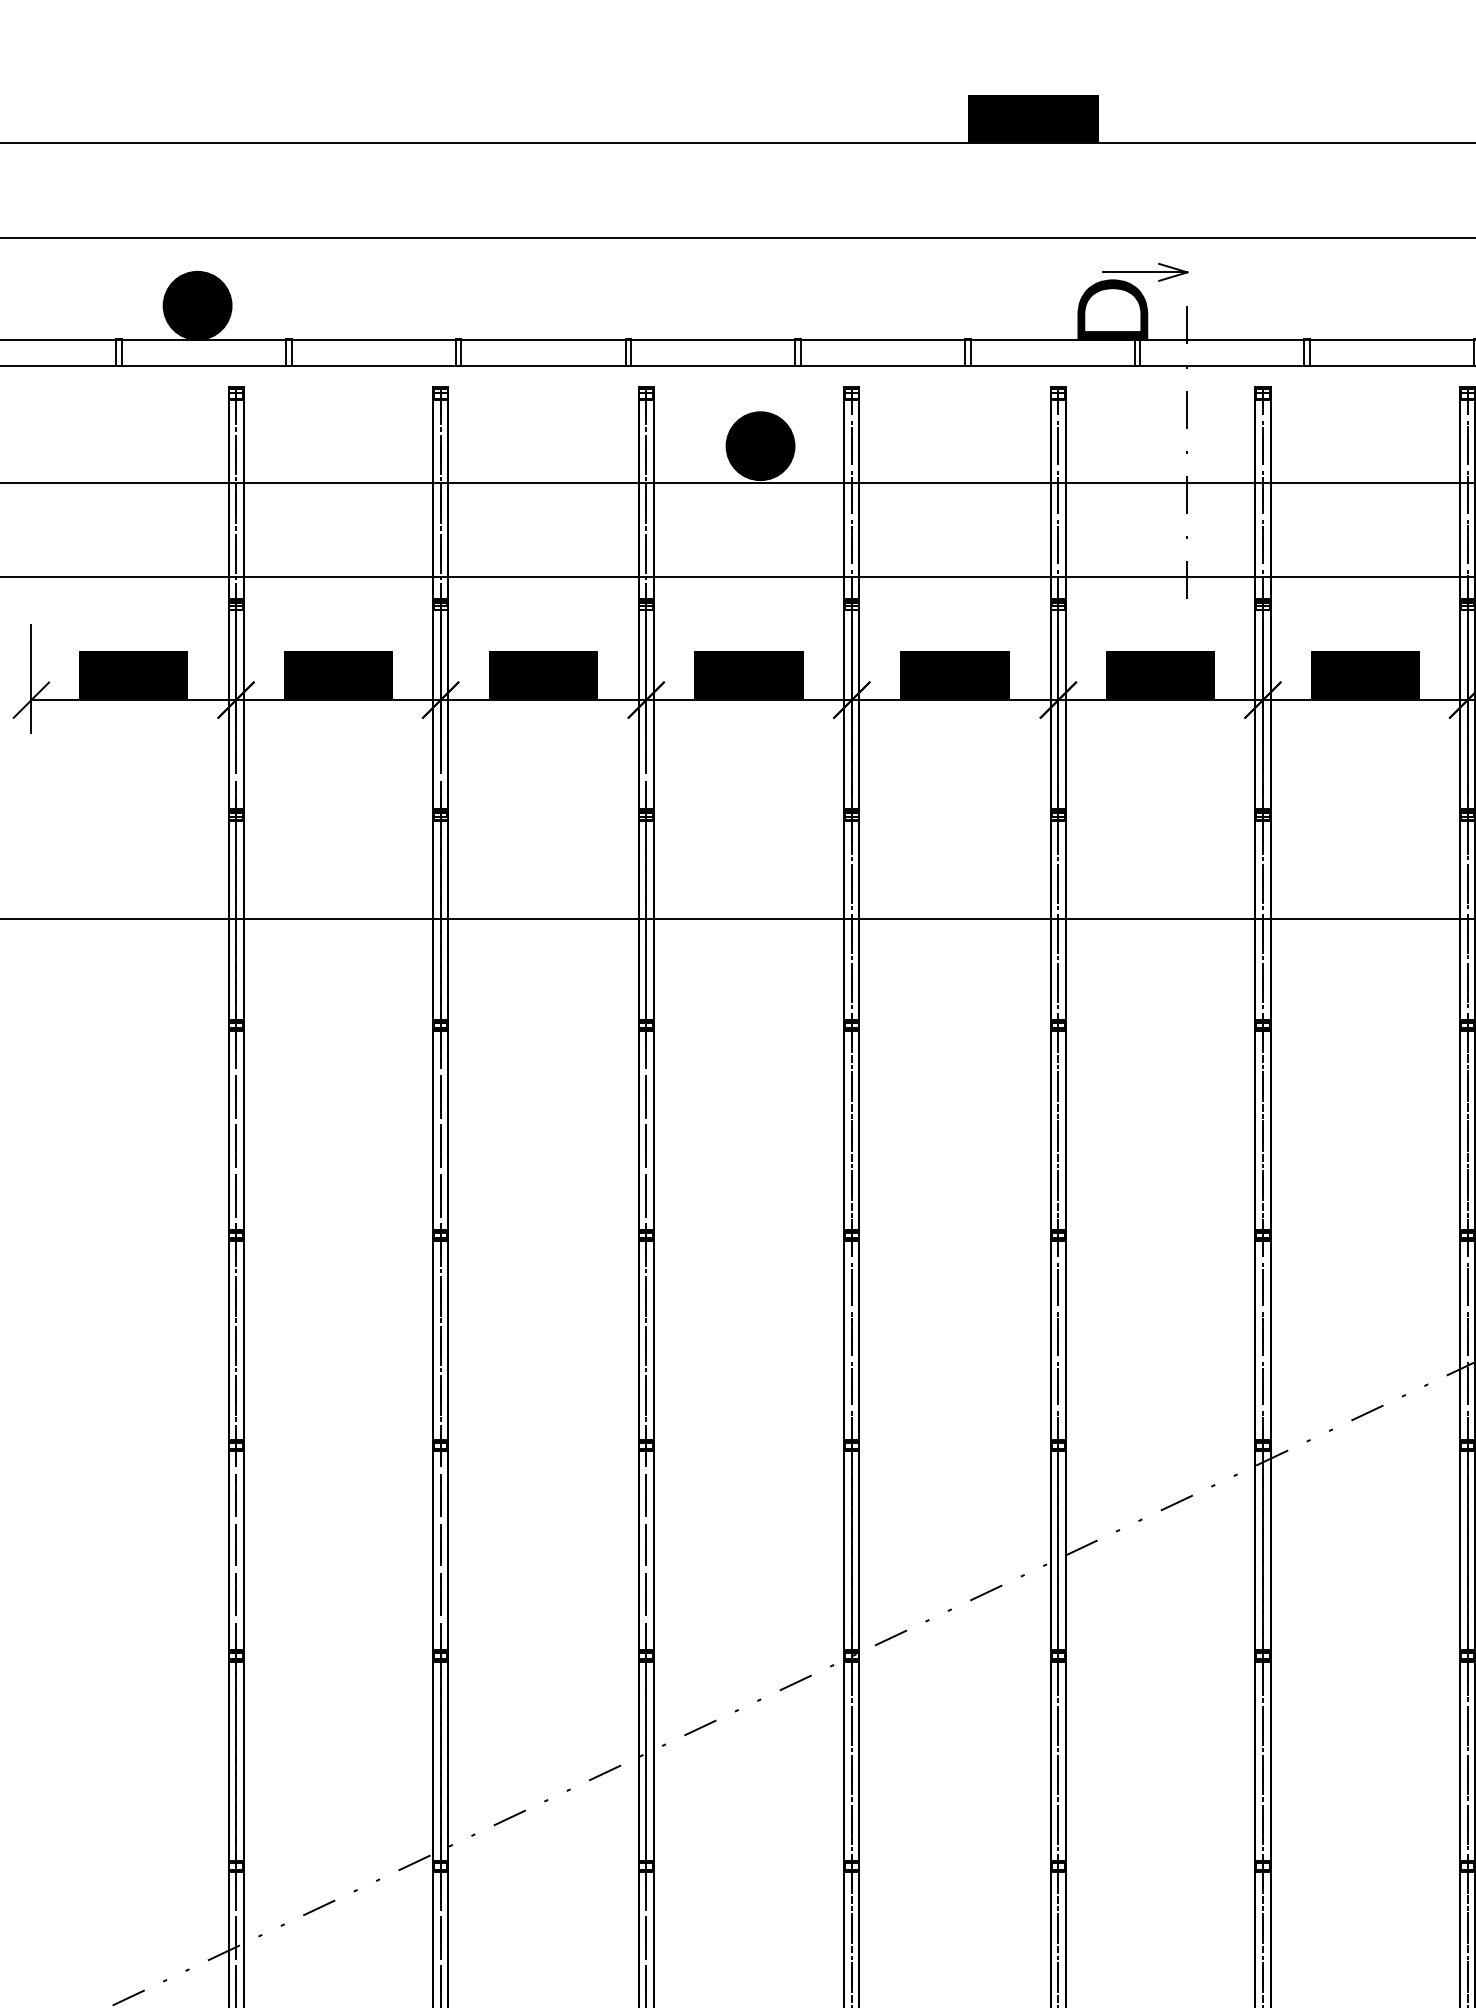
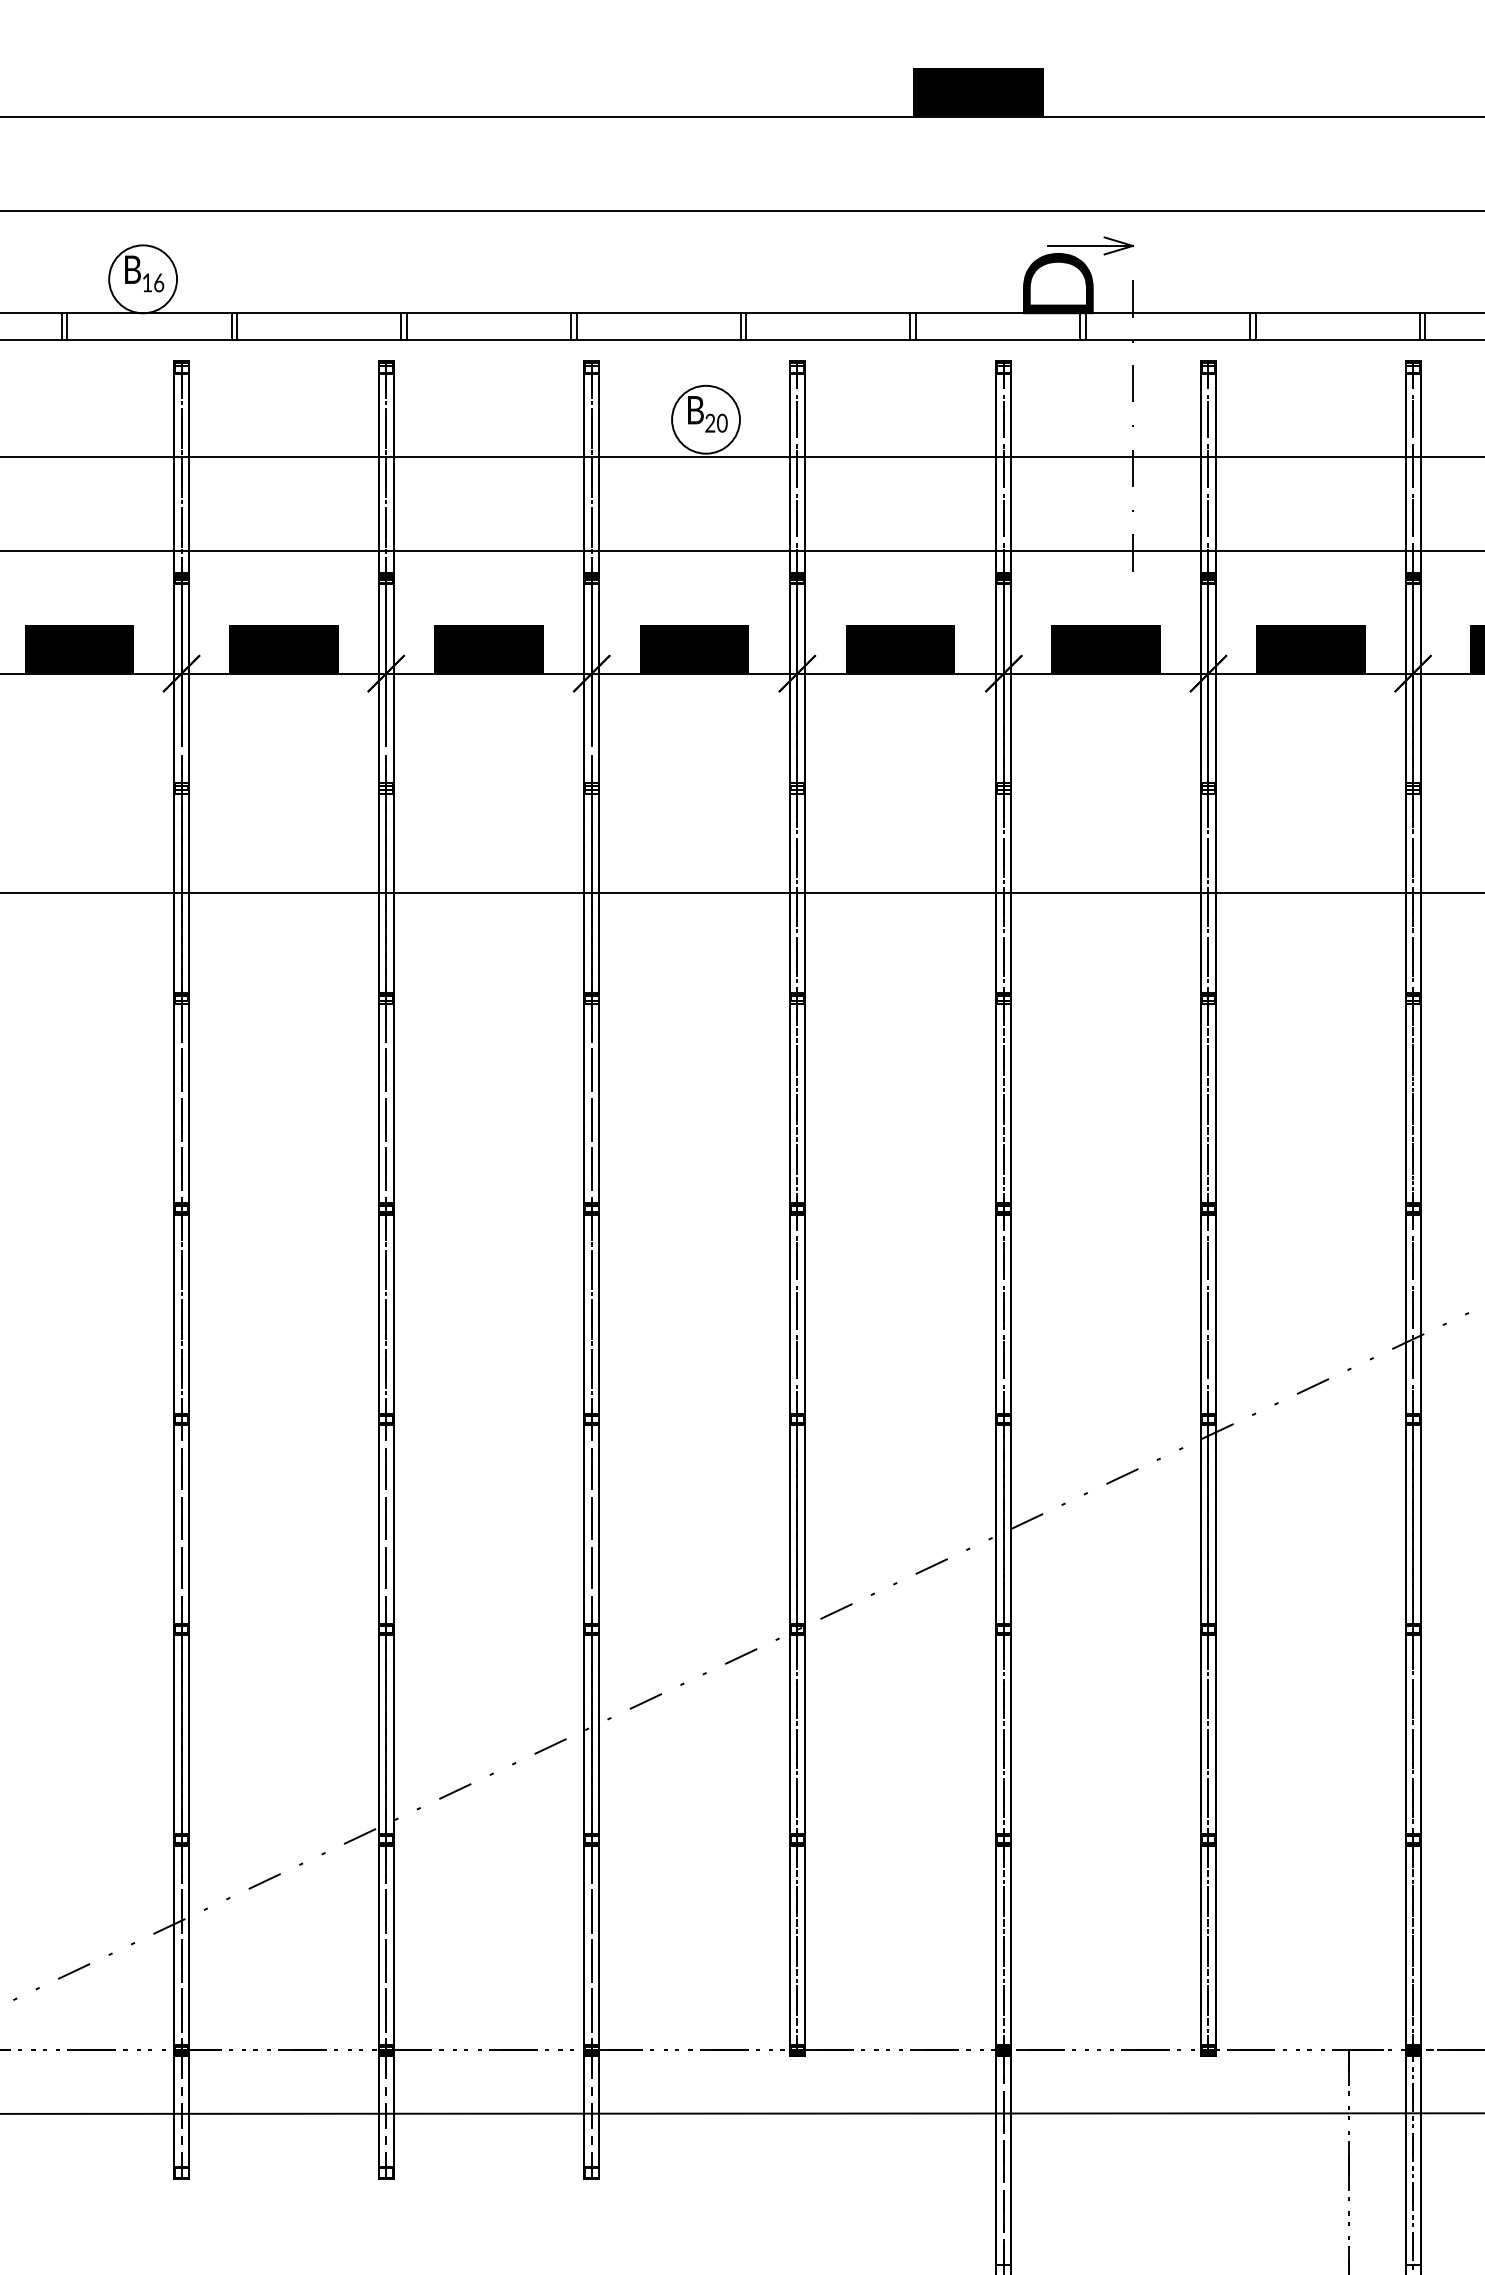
fill: (198, 305) -> (143, 279), removed
fill: (760, 445) -> (705, 419), removed

